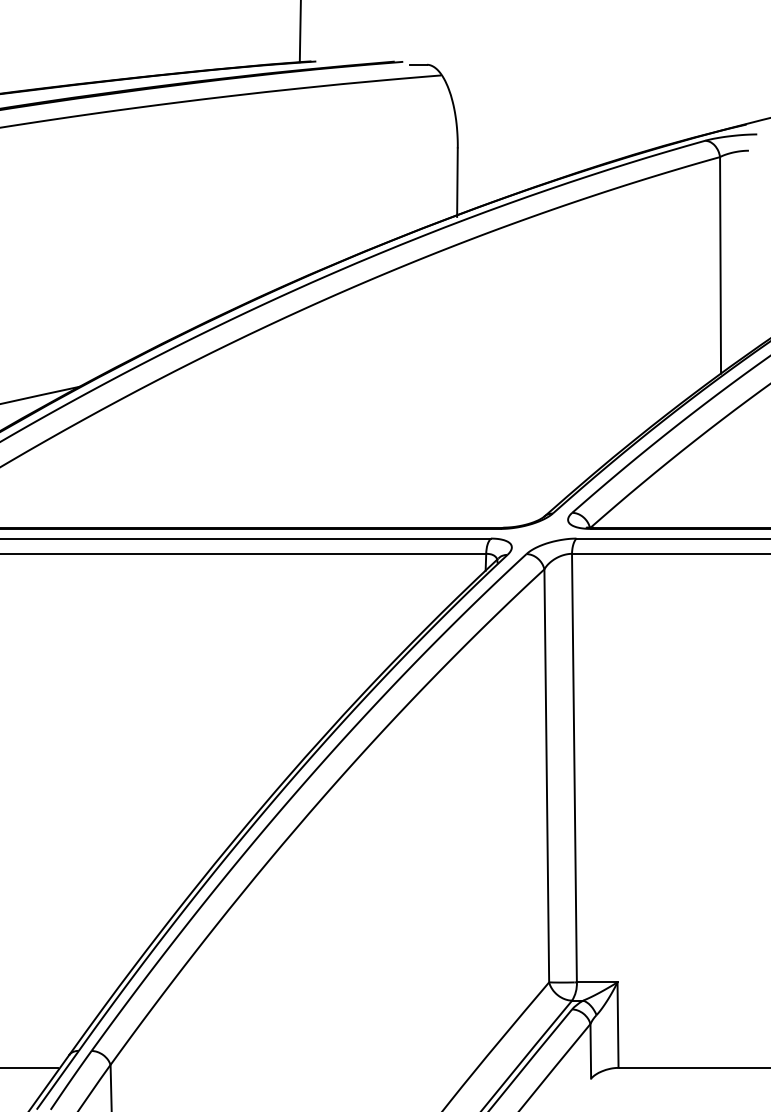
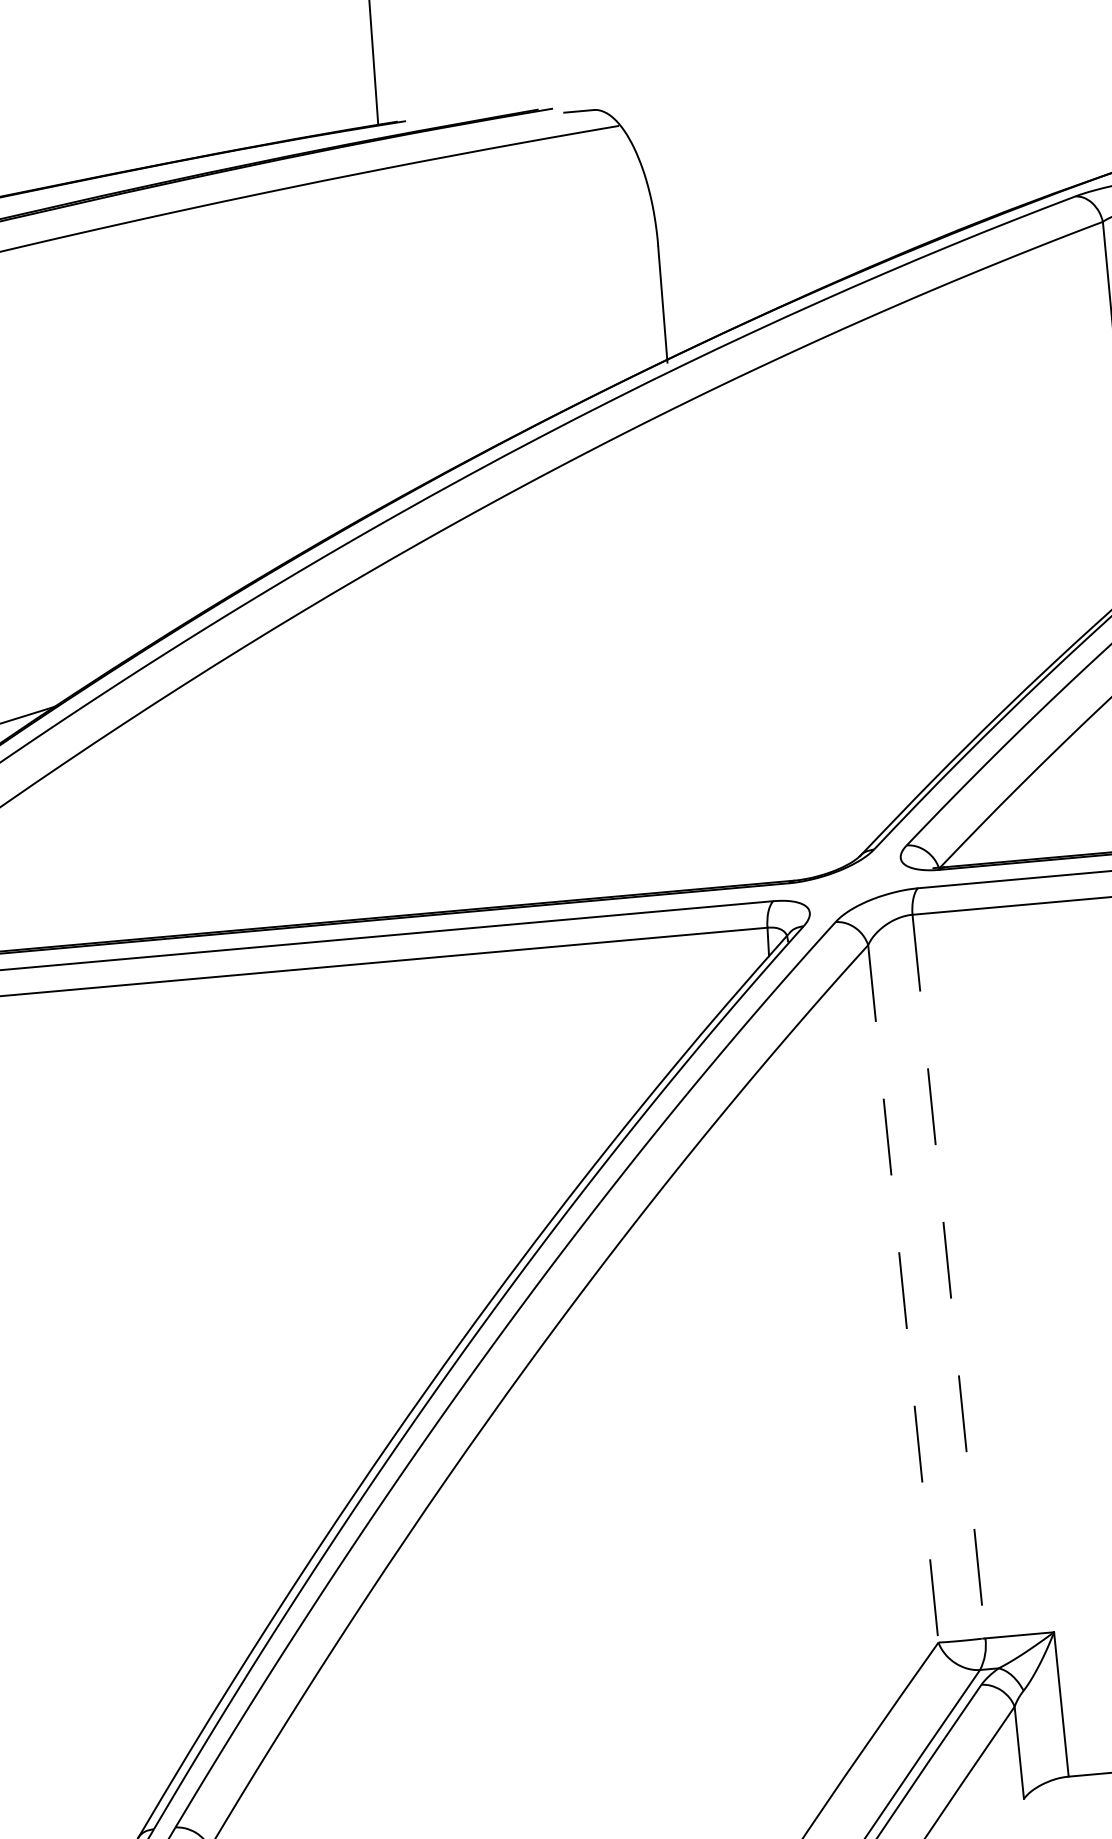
line: (574, 768) -> (949, 1277), solid -> dashed
line: (546, 775) -> (902, 1293), solid -> dashed

